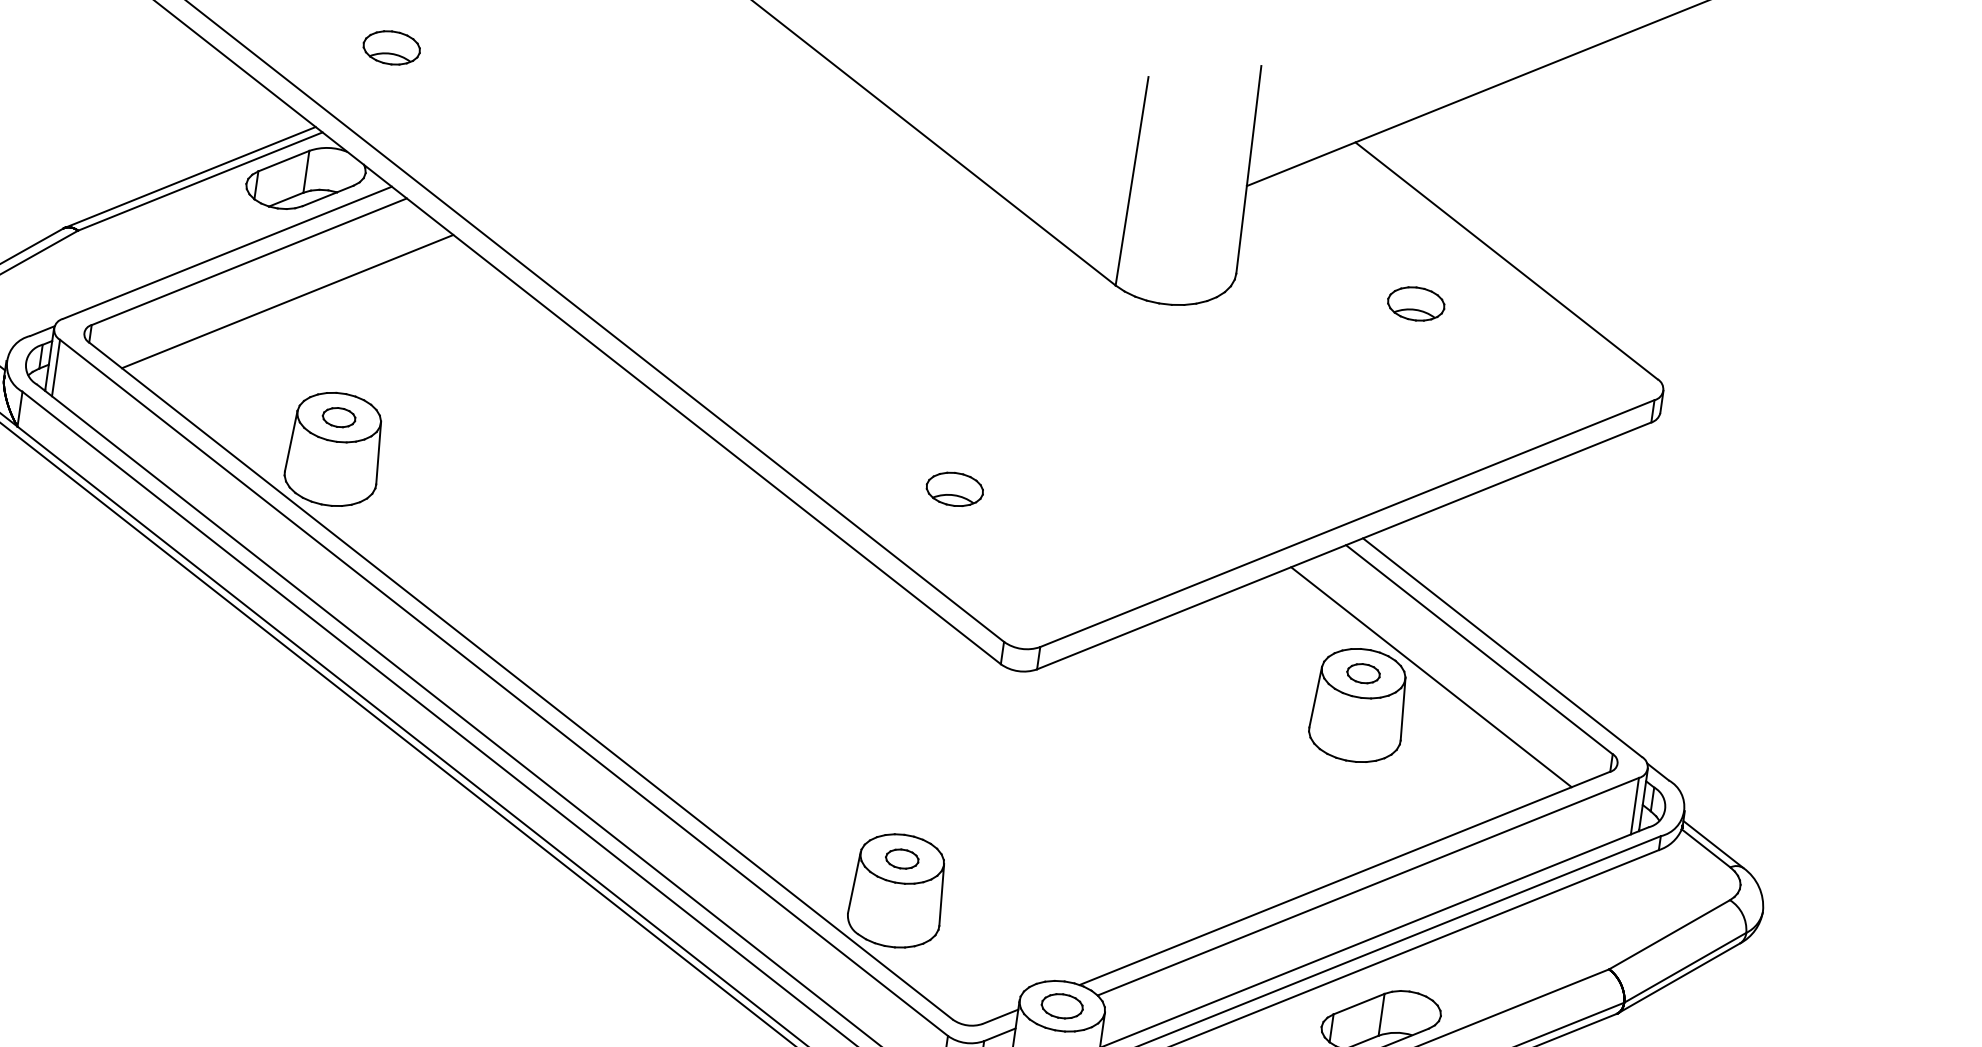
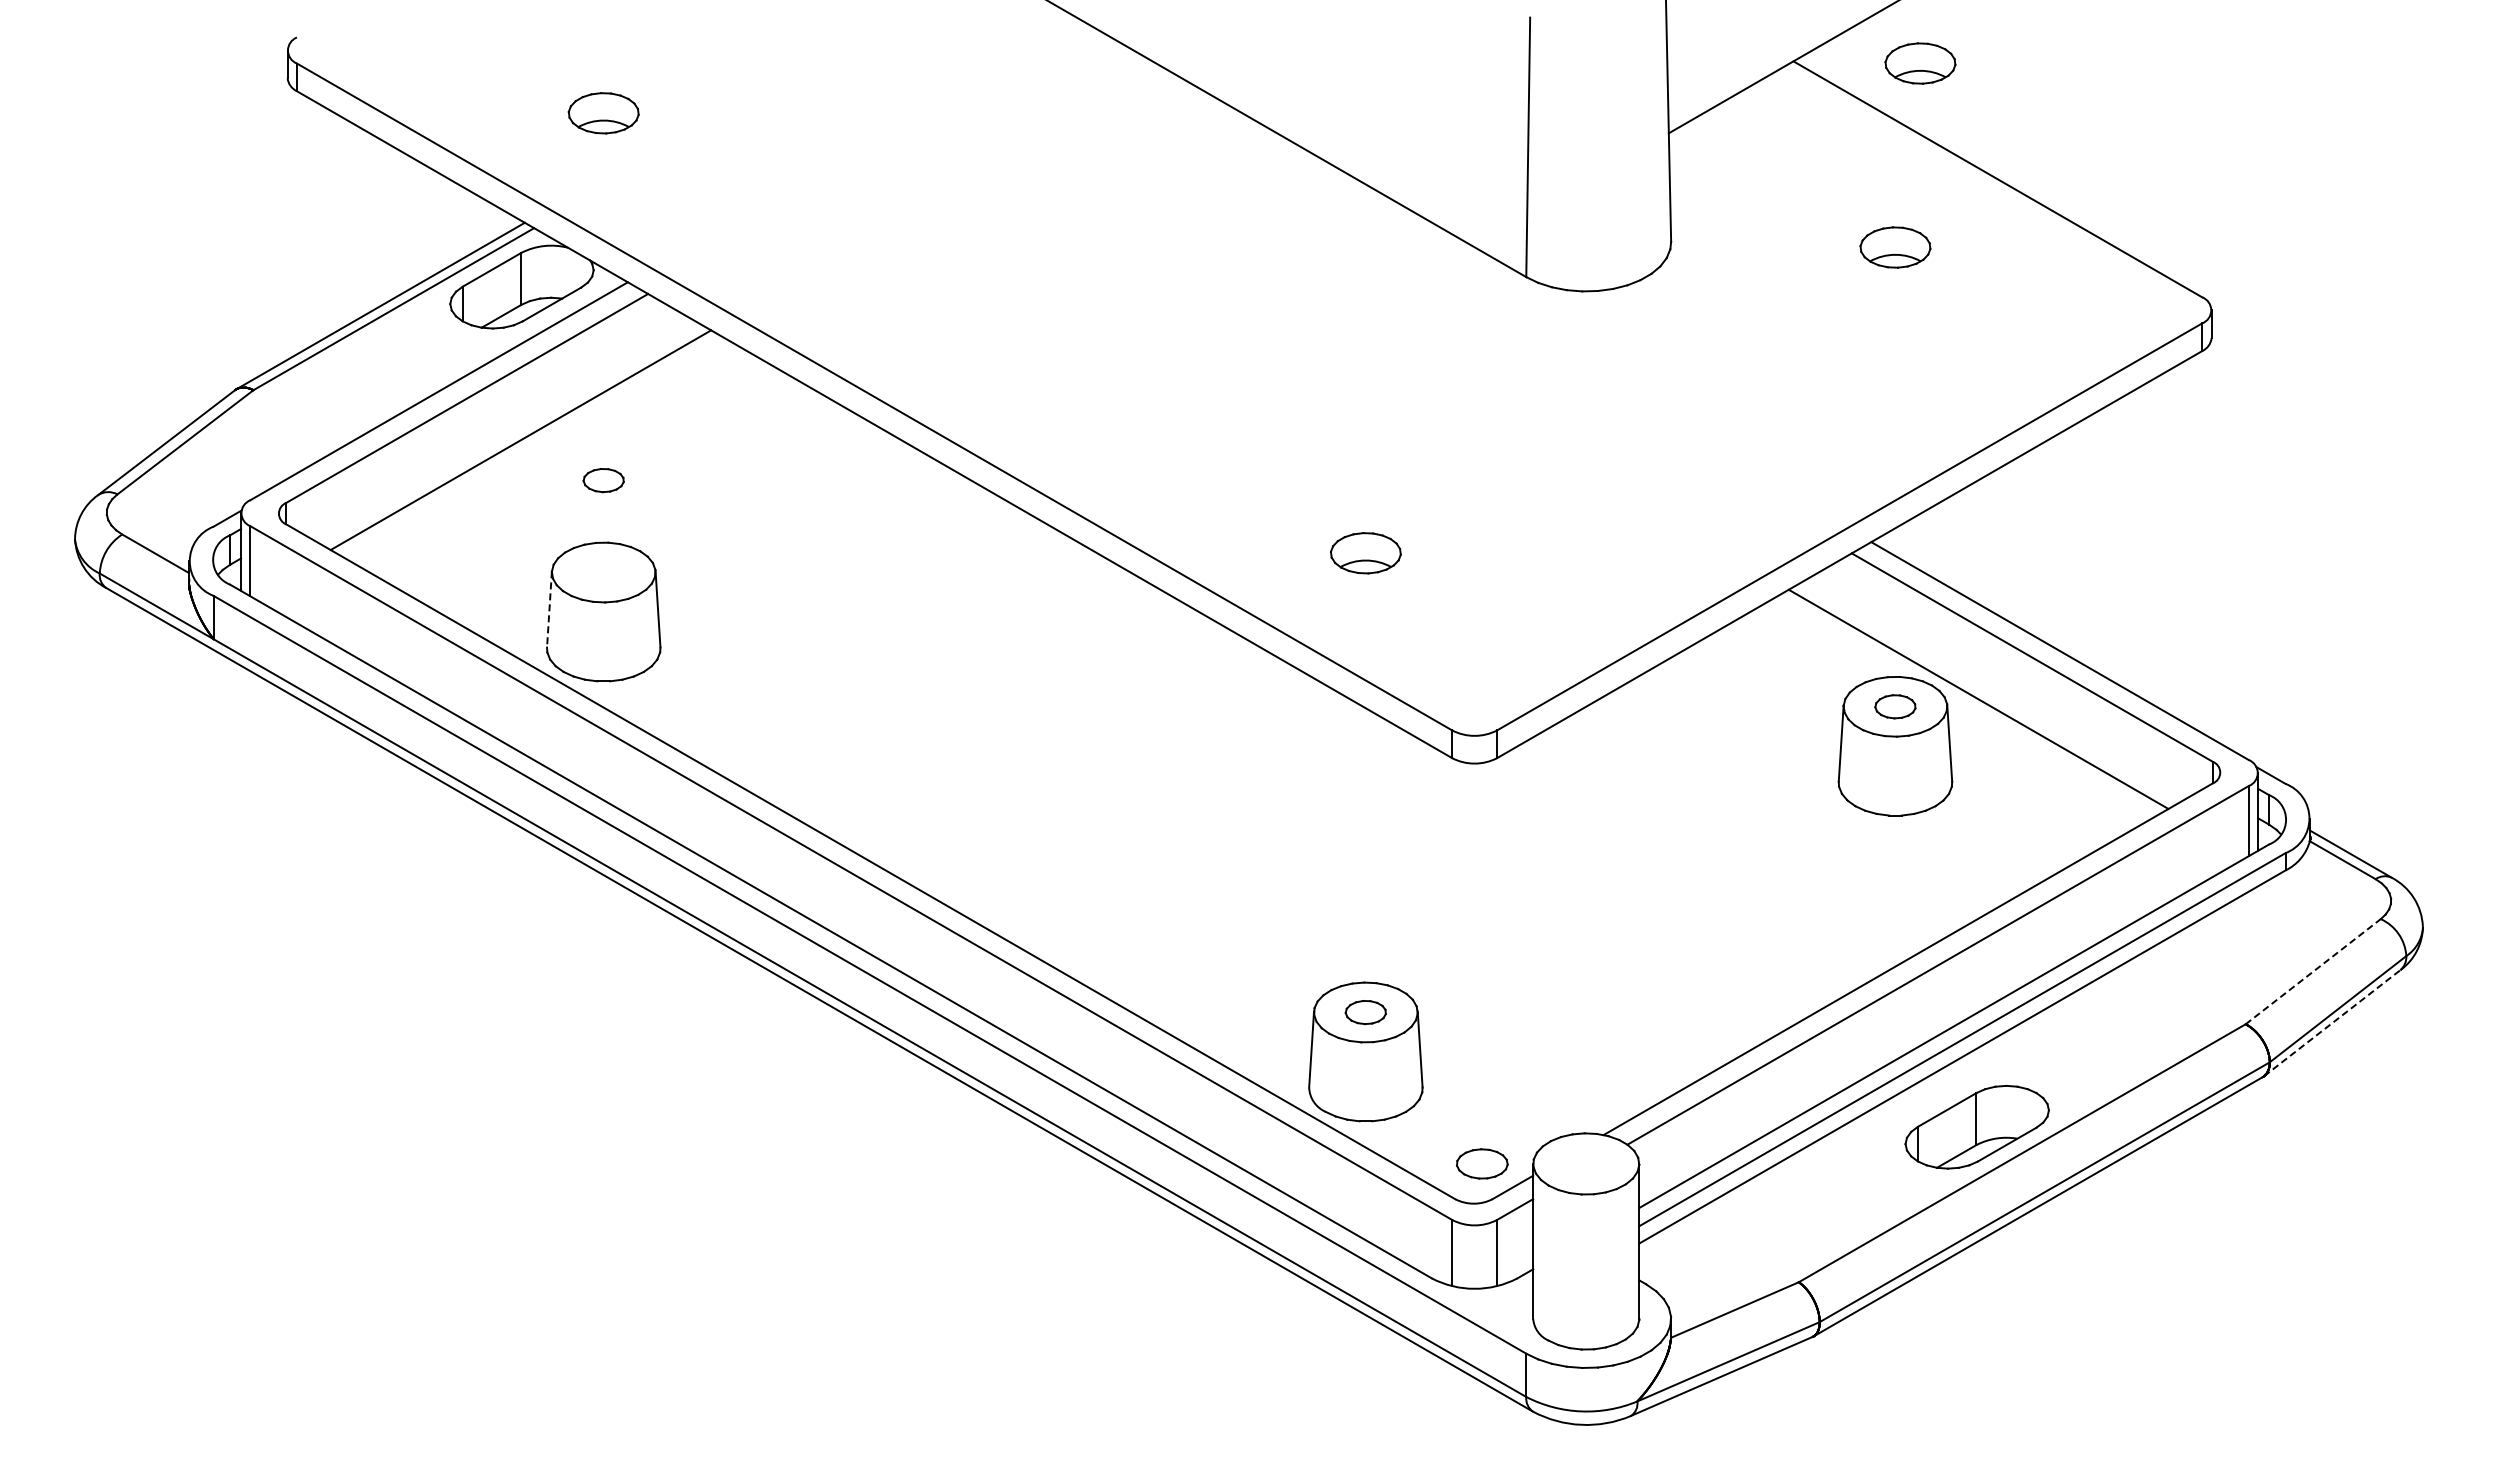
part: (1457, 158) -> (1920, 63), added
part: (338, 417) -> (603, 480), moved
line: (291, 441) -> (549, 609), solid -> dashed
line: (1669, 934) -> (2313, 971), solid -> dashed
line: (1679, 977) -> (2332, 1022), solid -> dashed
part: (1062, 1005) -> (1482, 1163), moved

